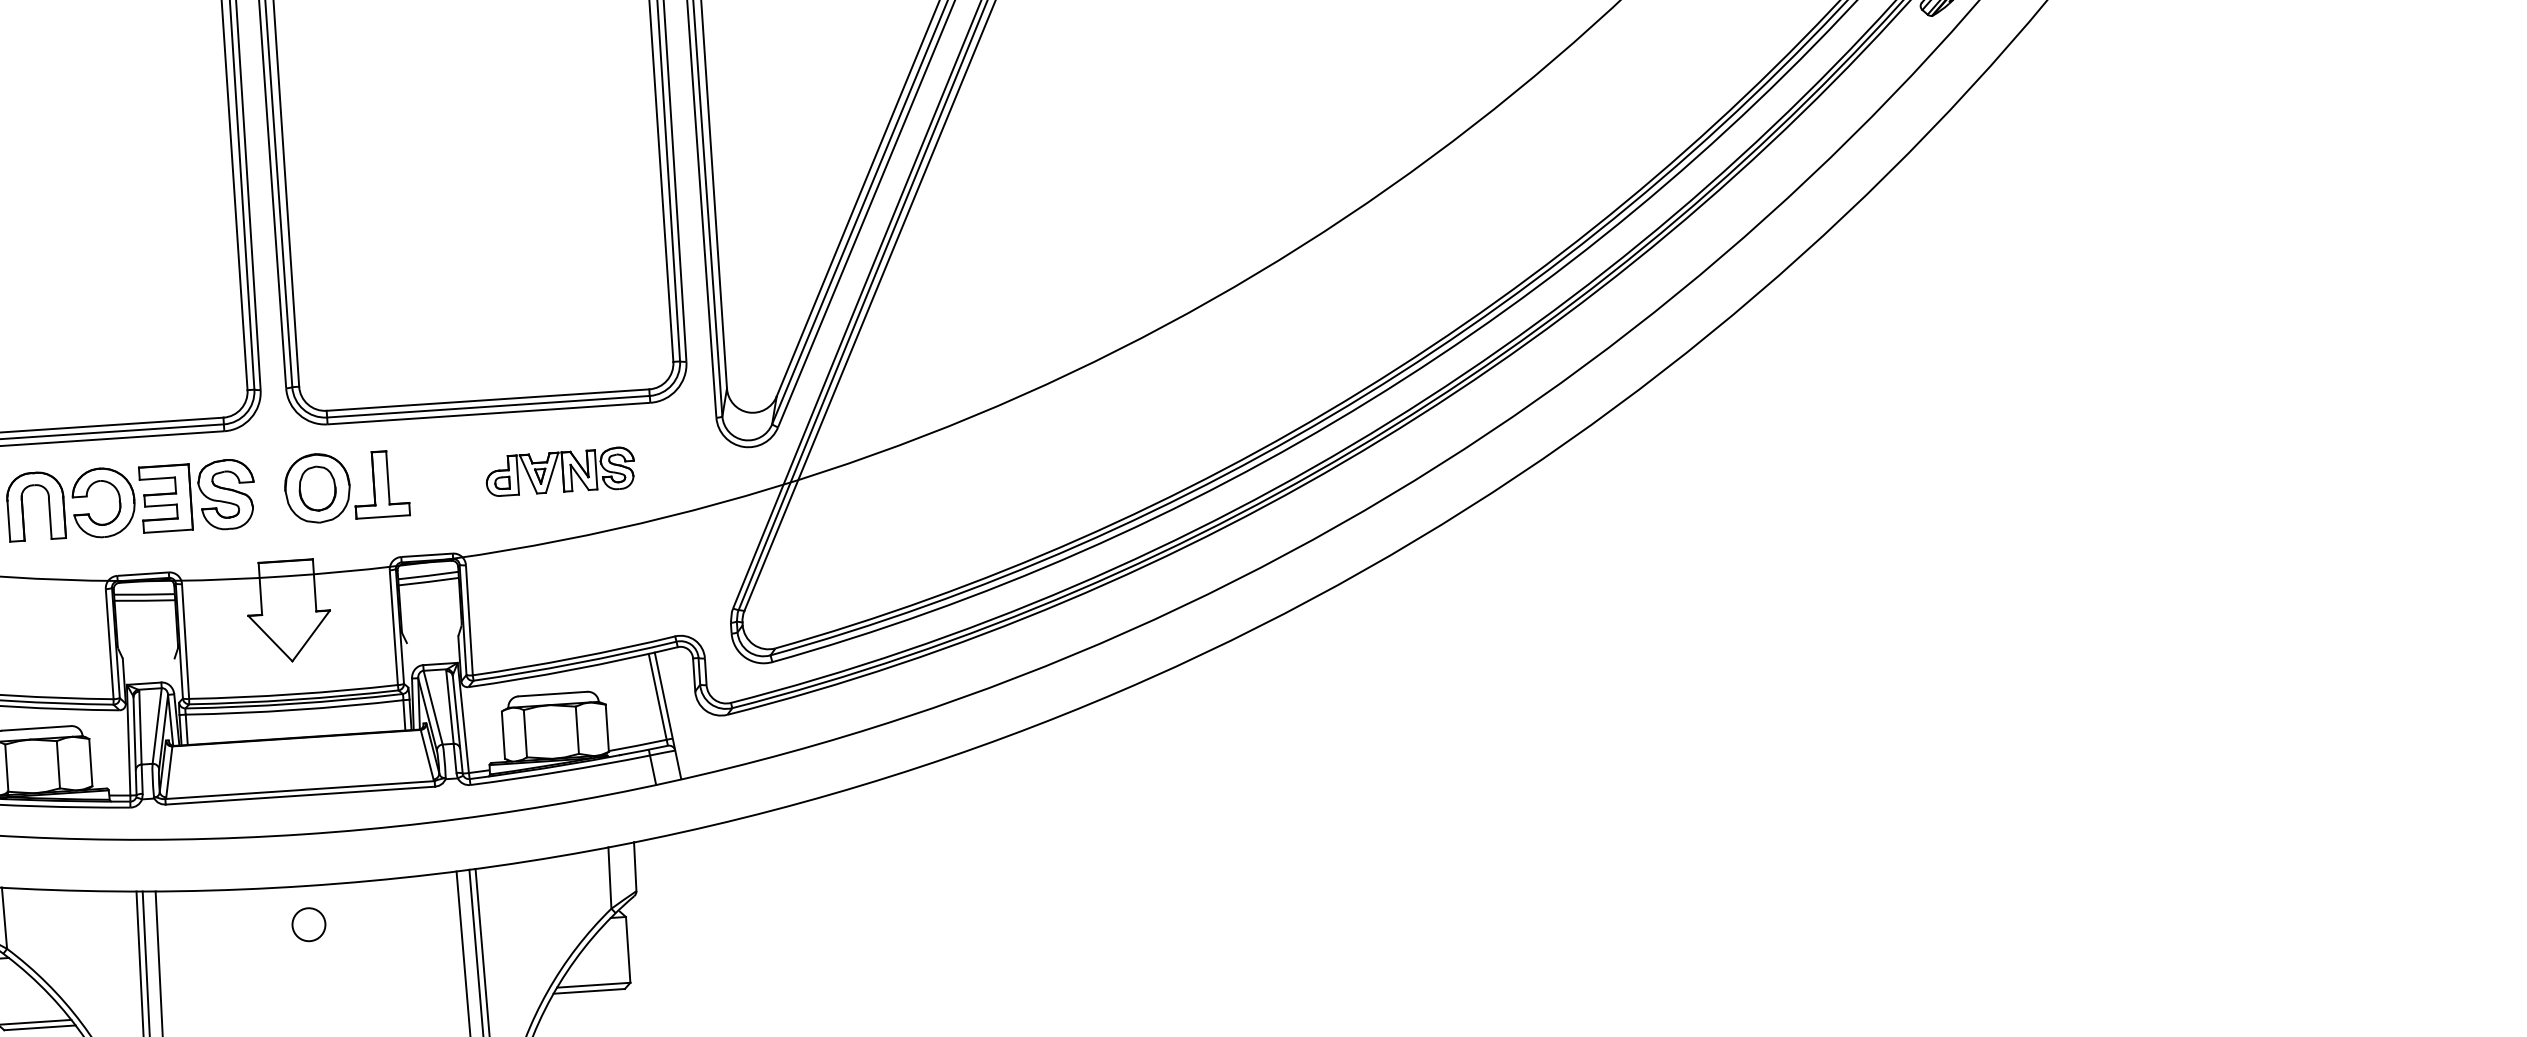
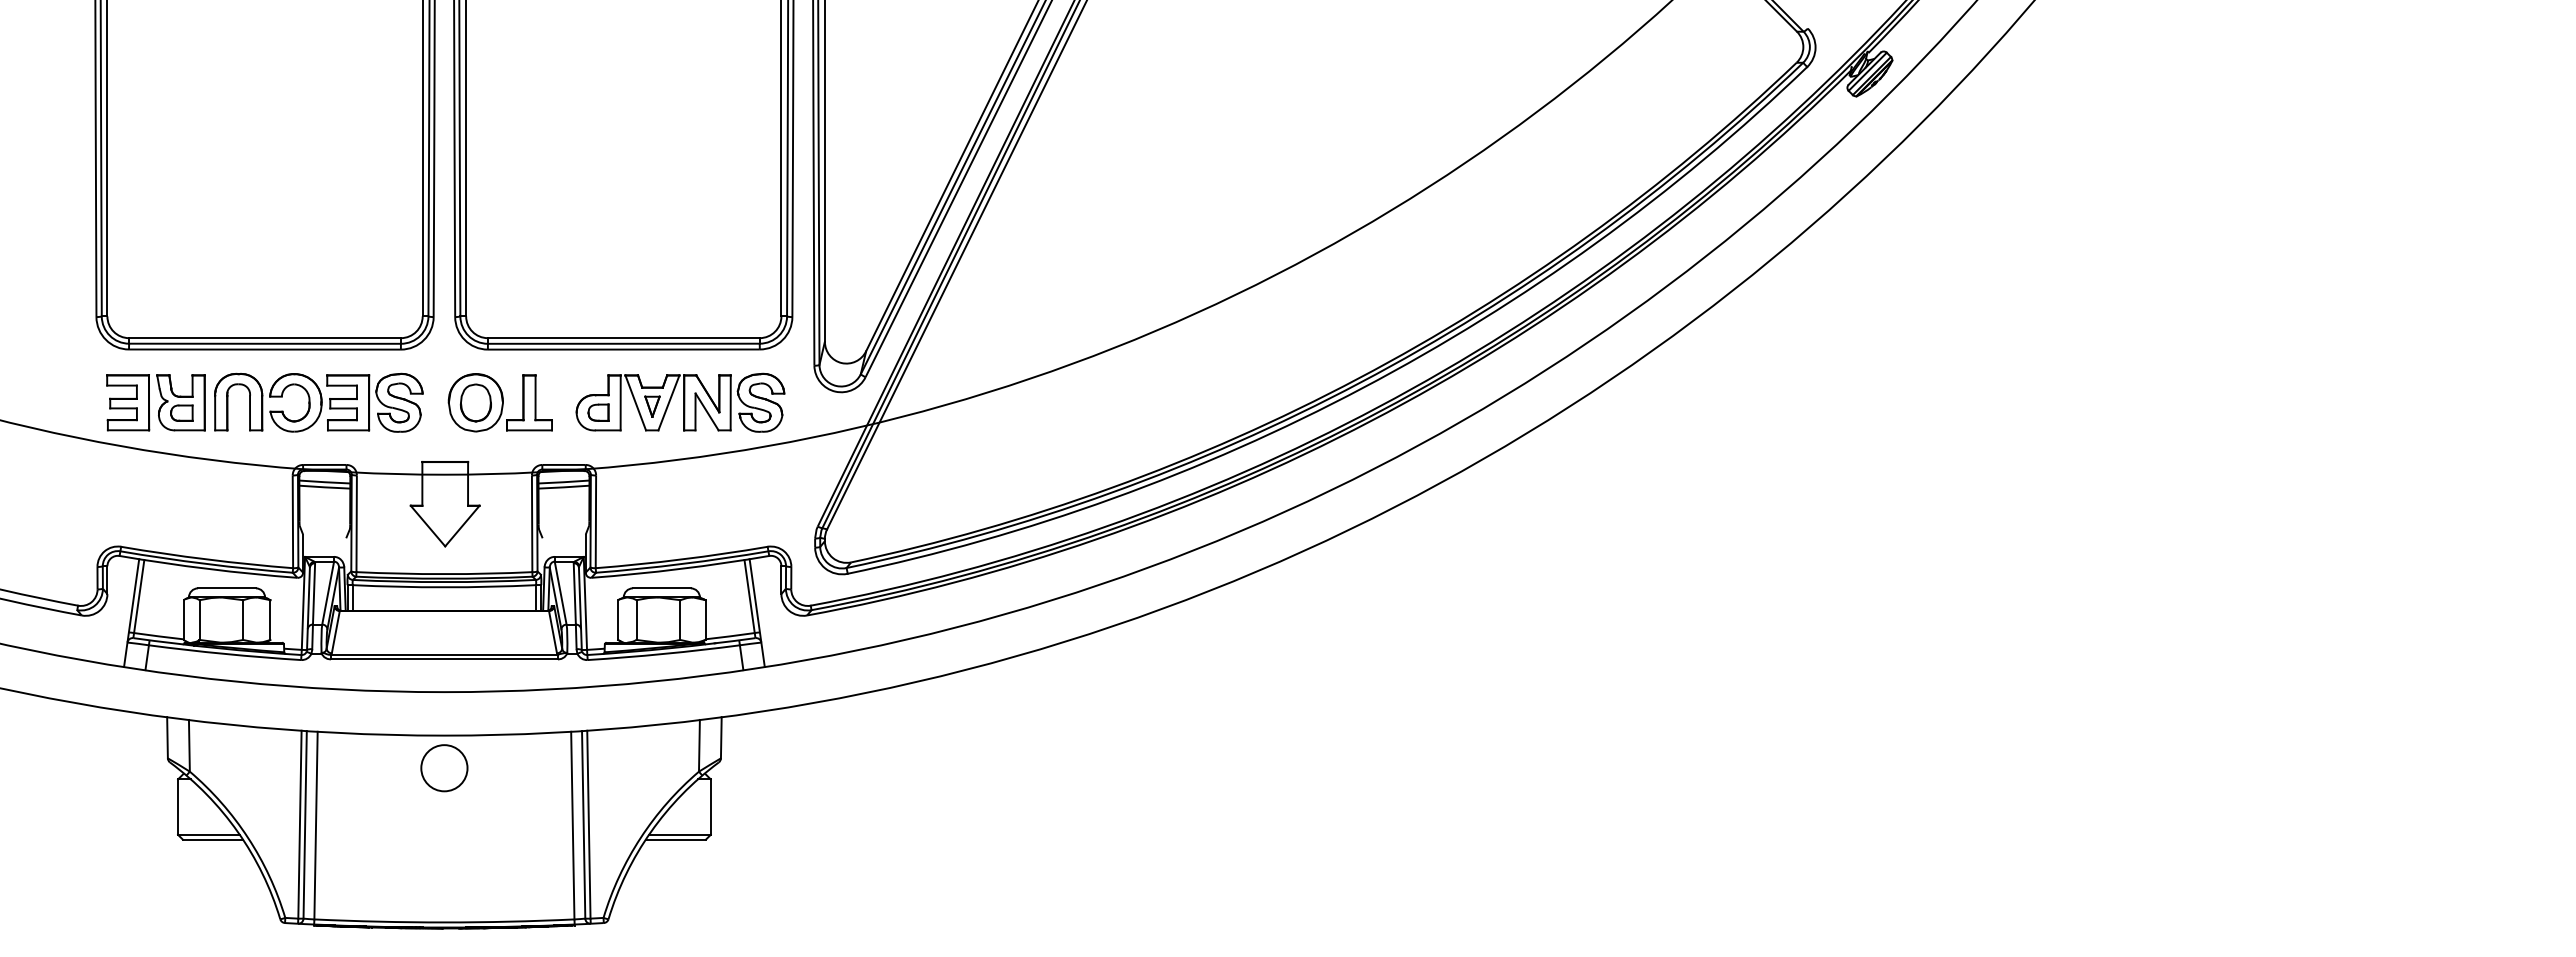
part: (560, 471) -> (680, 402), size x1.67
circle: (309, 925) -> (444, 768), size x1.67

